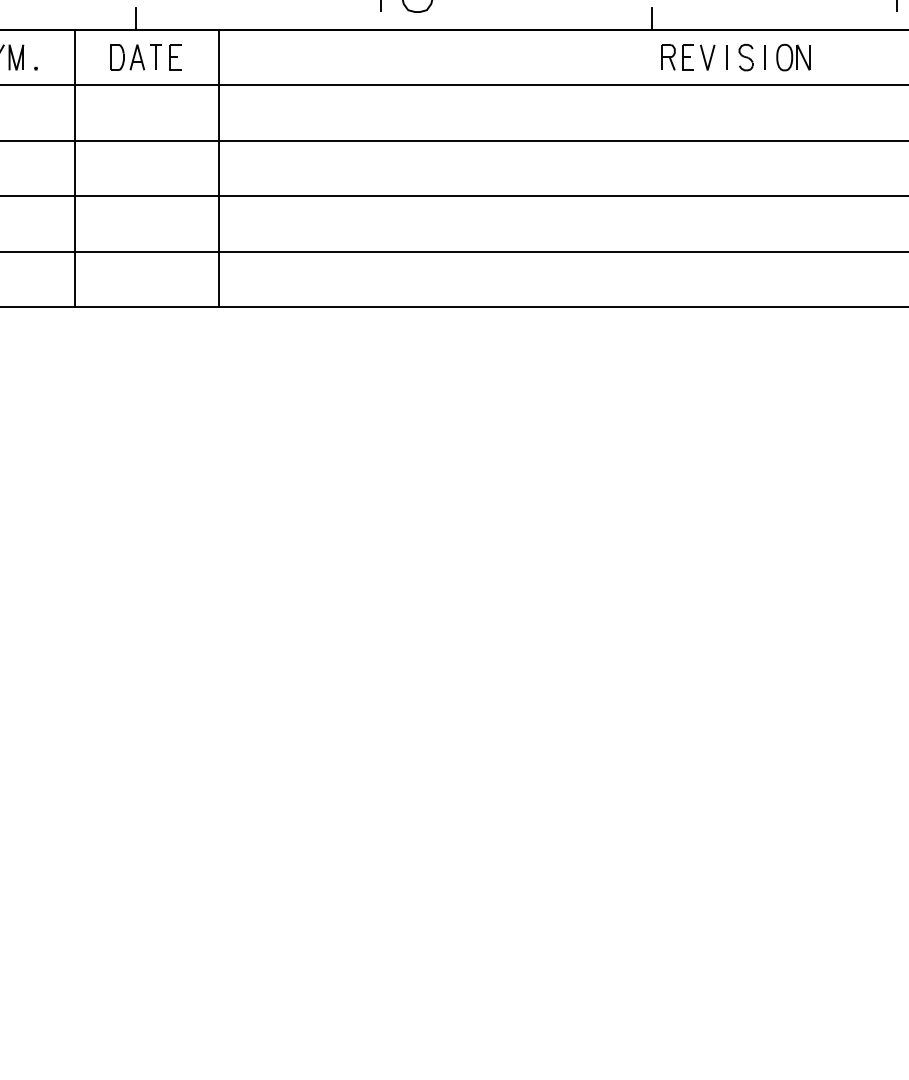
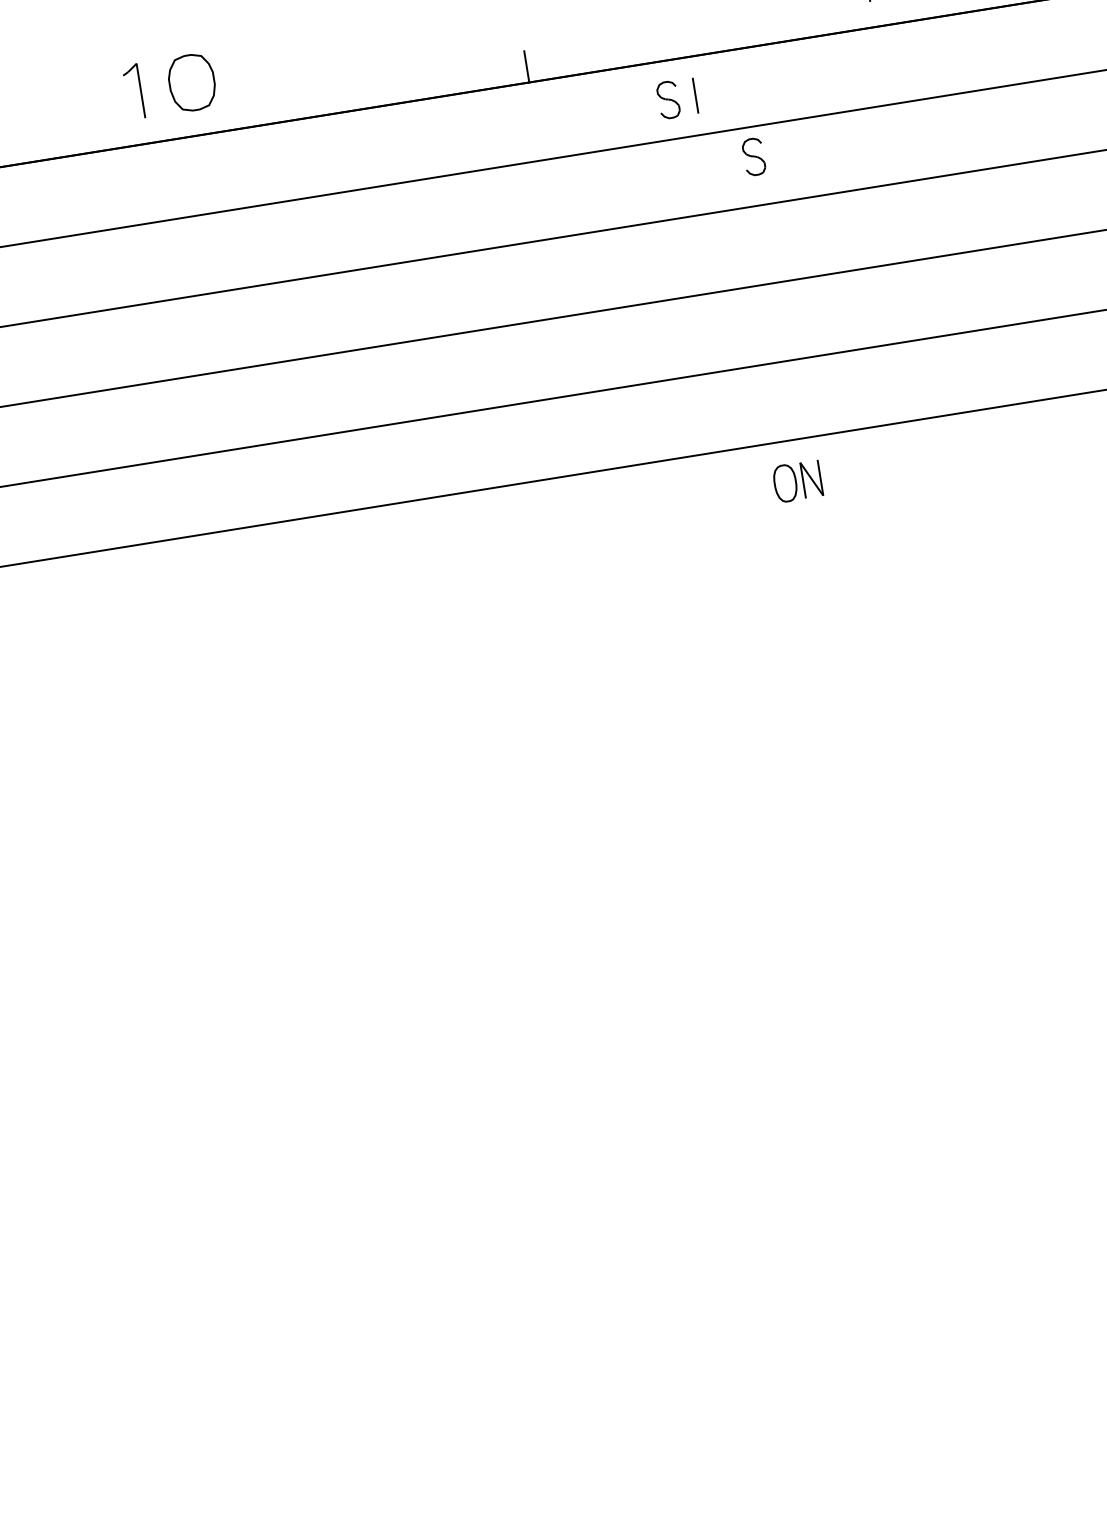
part: (688, 57) -> (587, 112), removed
line: (726, 57) -> (640, 104), removed
part: (793, 57) -> (797, 481), moved
part: (798, 106) -> (753, 157), added

